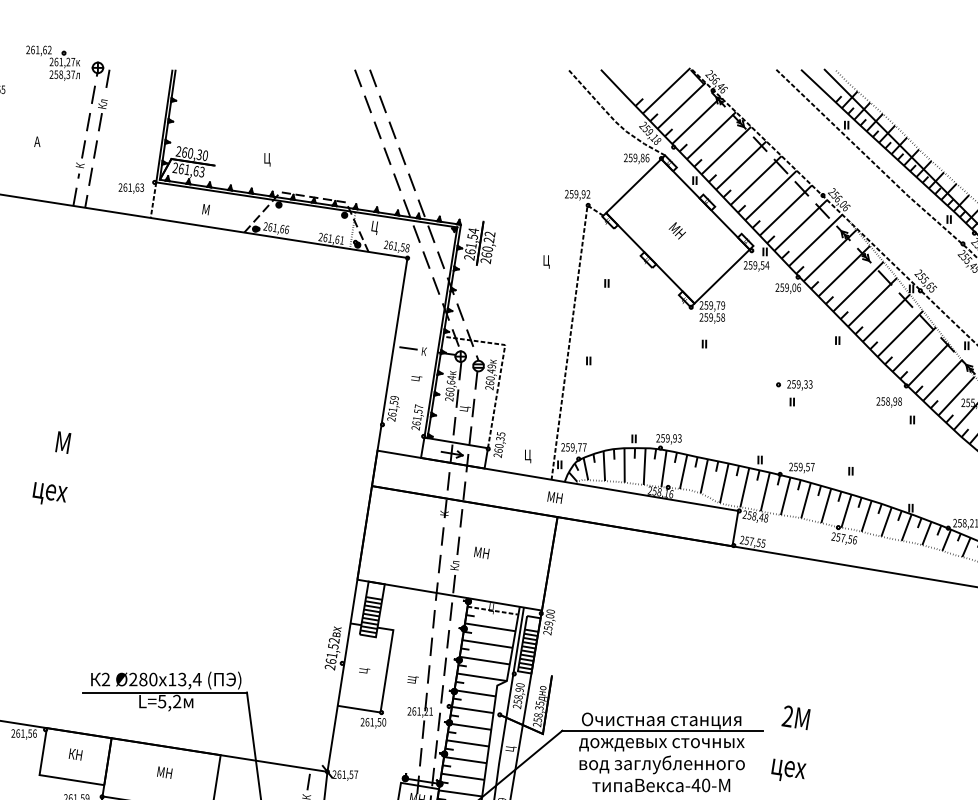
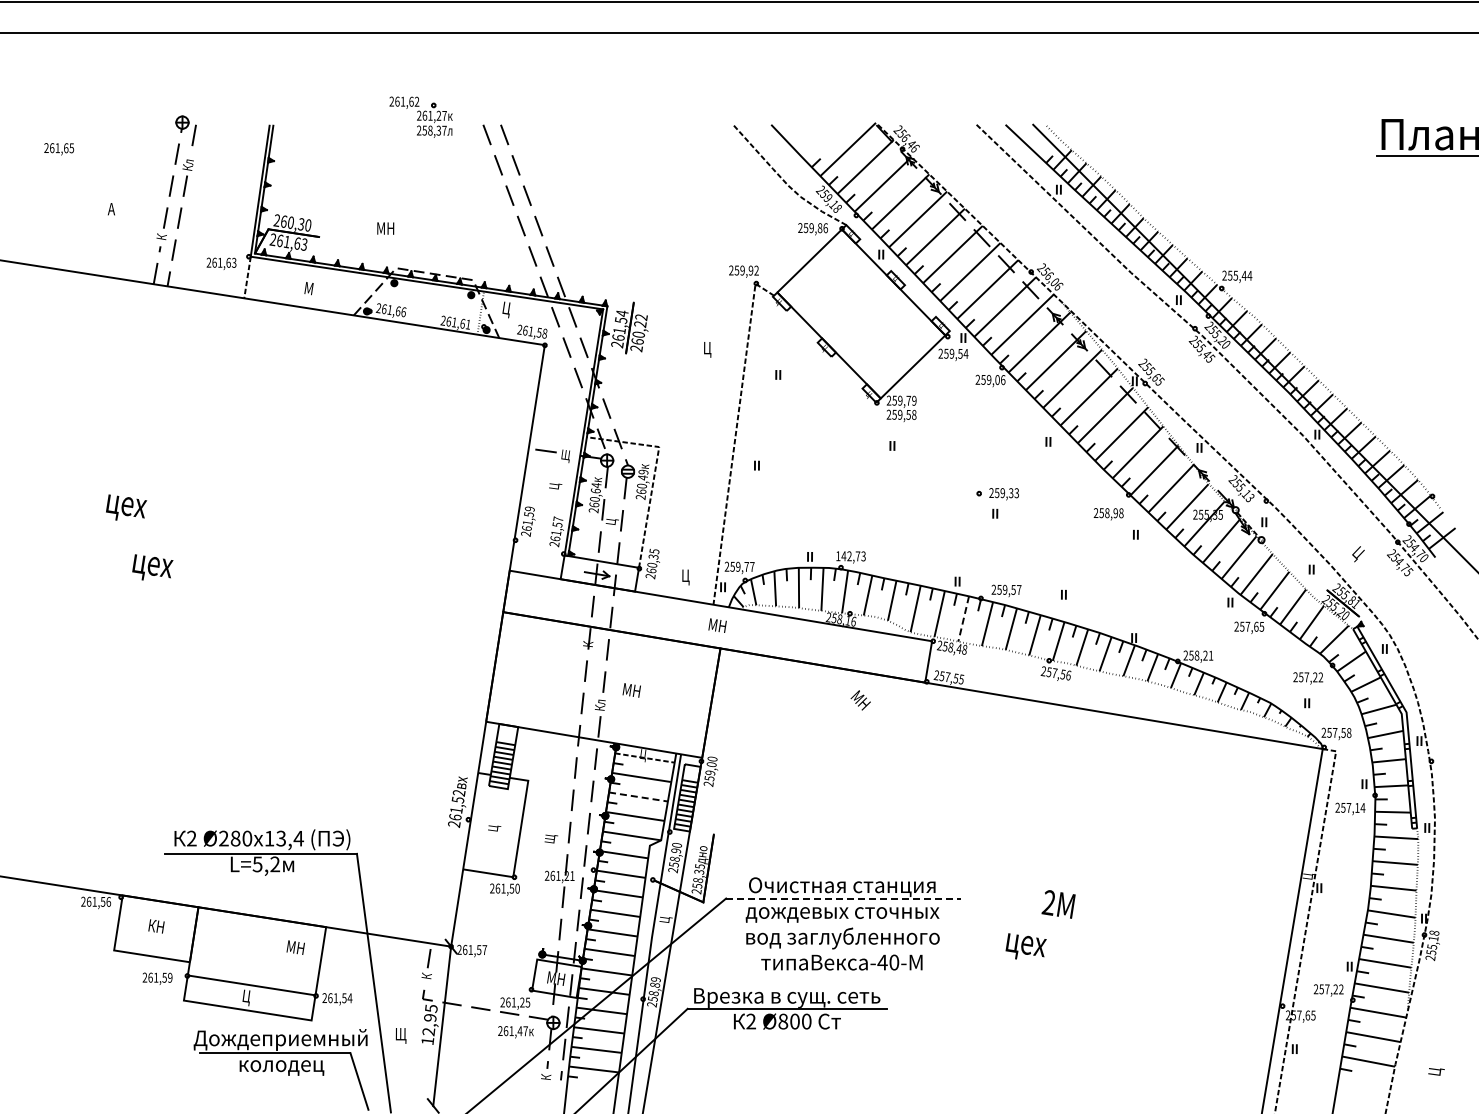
part: (52, 62) -> (420, 116), moved
text: (272, 160) -> (386, 230), Ц -> МН
text: (677, 230) -> (860, 700), moved
text: (426, 353) -> (566, 456), К -> Щ
text: (666, 438) -> (848, 556), 259,93 -> 142,73
text: (72, 445) -> (152, 564), М -> цех
line: (765, 492) -> (963, 619), solid -> dashed
text: (50, 493) -> (126, 507), moved
line: (487, 643) -> (638, 796), solid -> dashed
text: (795, 717) -> (1058, 904), moved
line: (662, 730) -> (843, 898), solid -> dashed
text: (788, 770) -> (1025, 946), moved
text: (164, 772) -> (295, 947), moved

